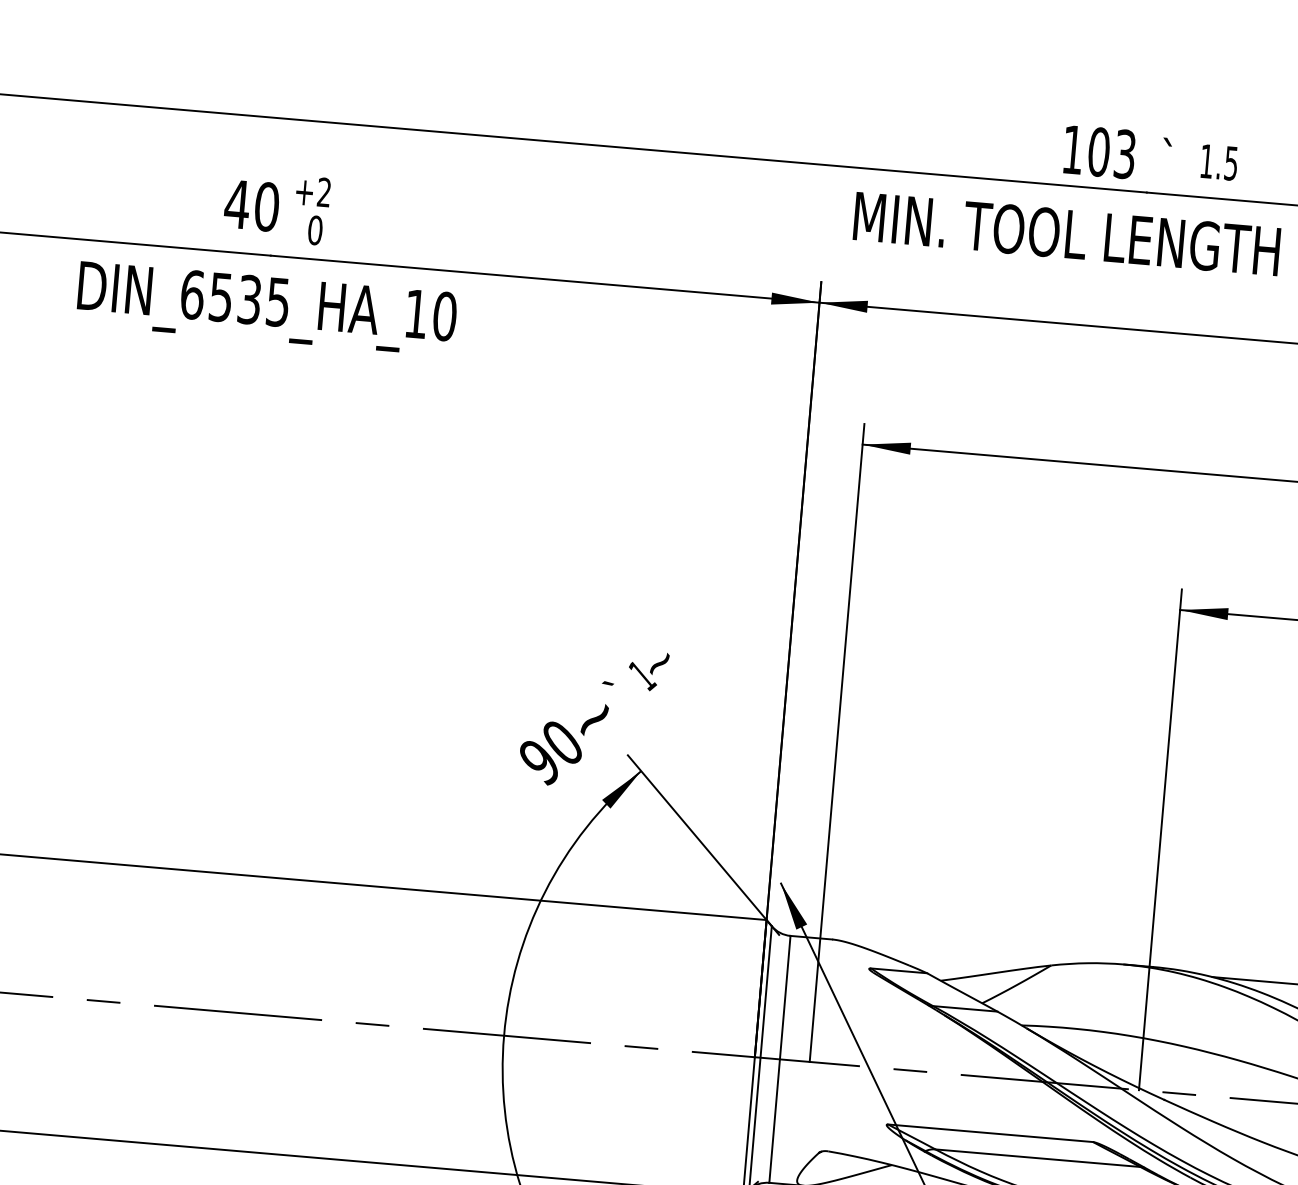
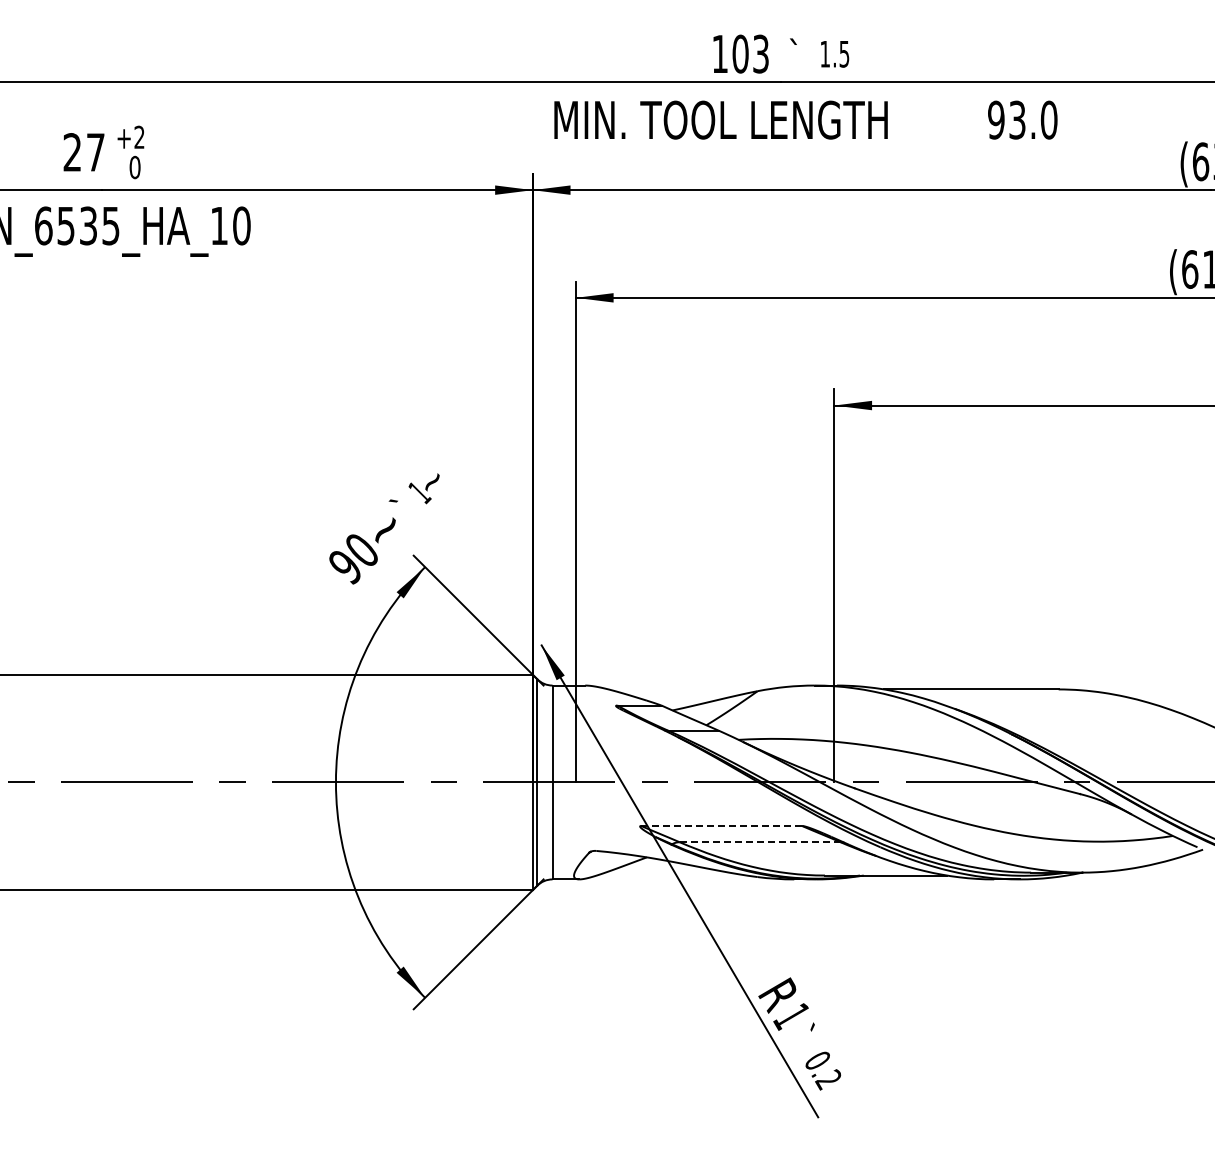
text: (251, 205) -> (83, 152), 40 -> 27
line: (991, 1132) -> (722, 825), solid -> dashed
line: (1038, 1158) -> (760, 842), solid -> dashed

